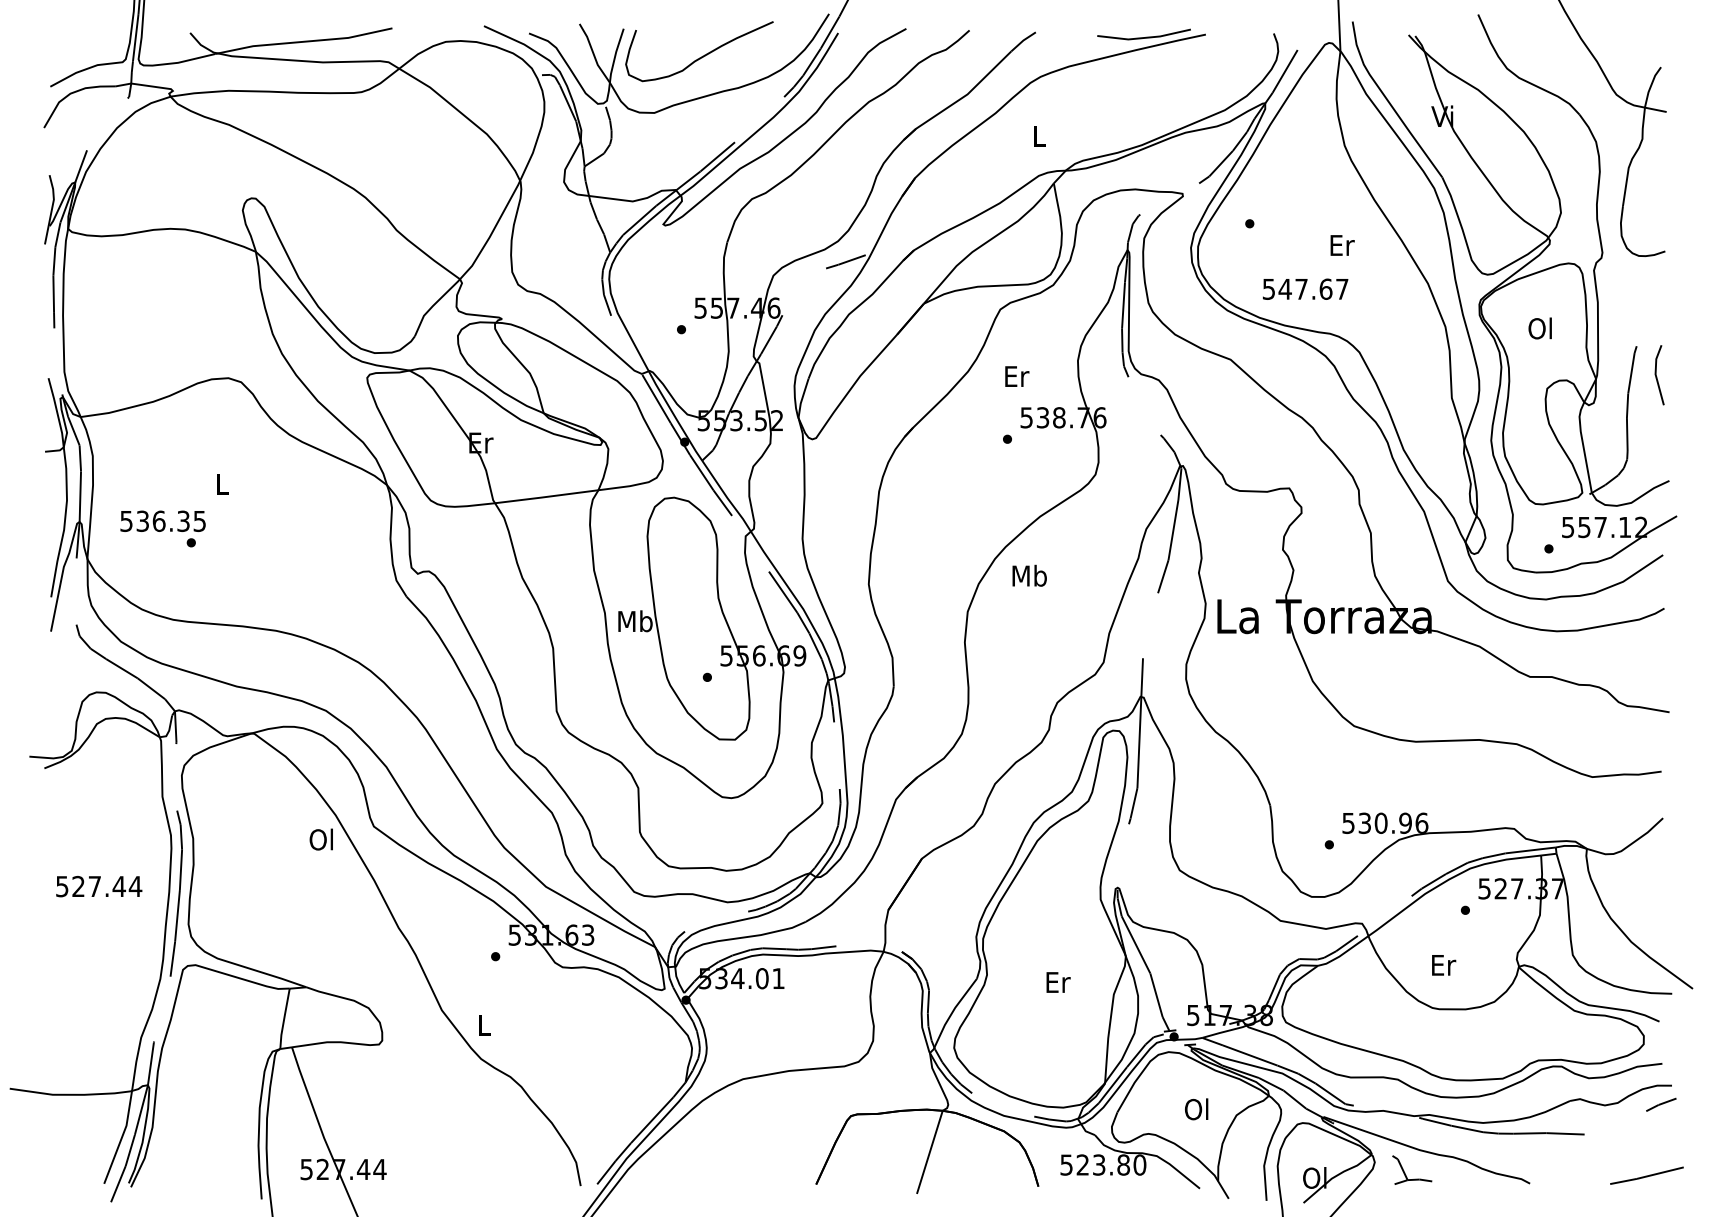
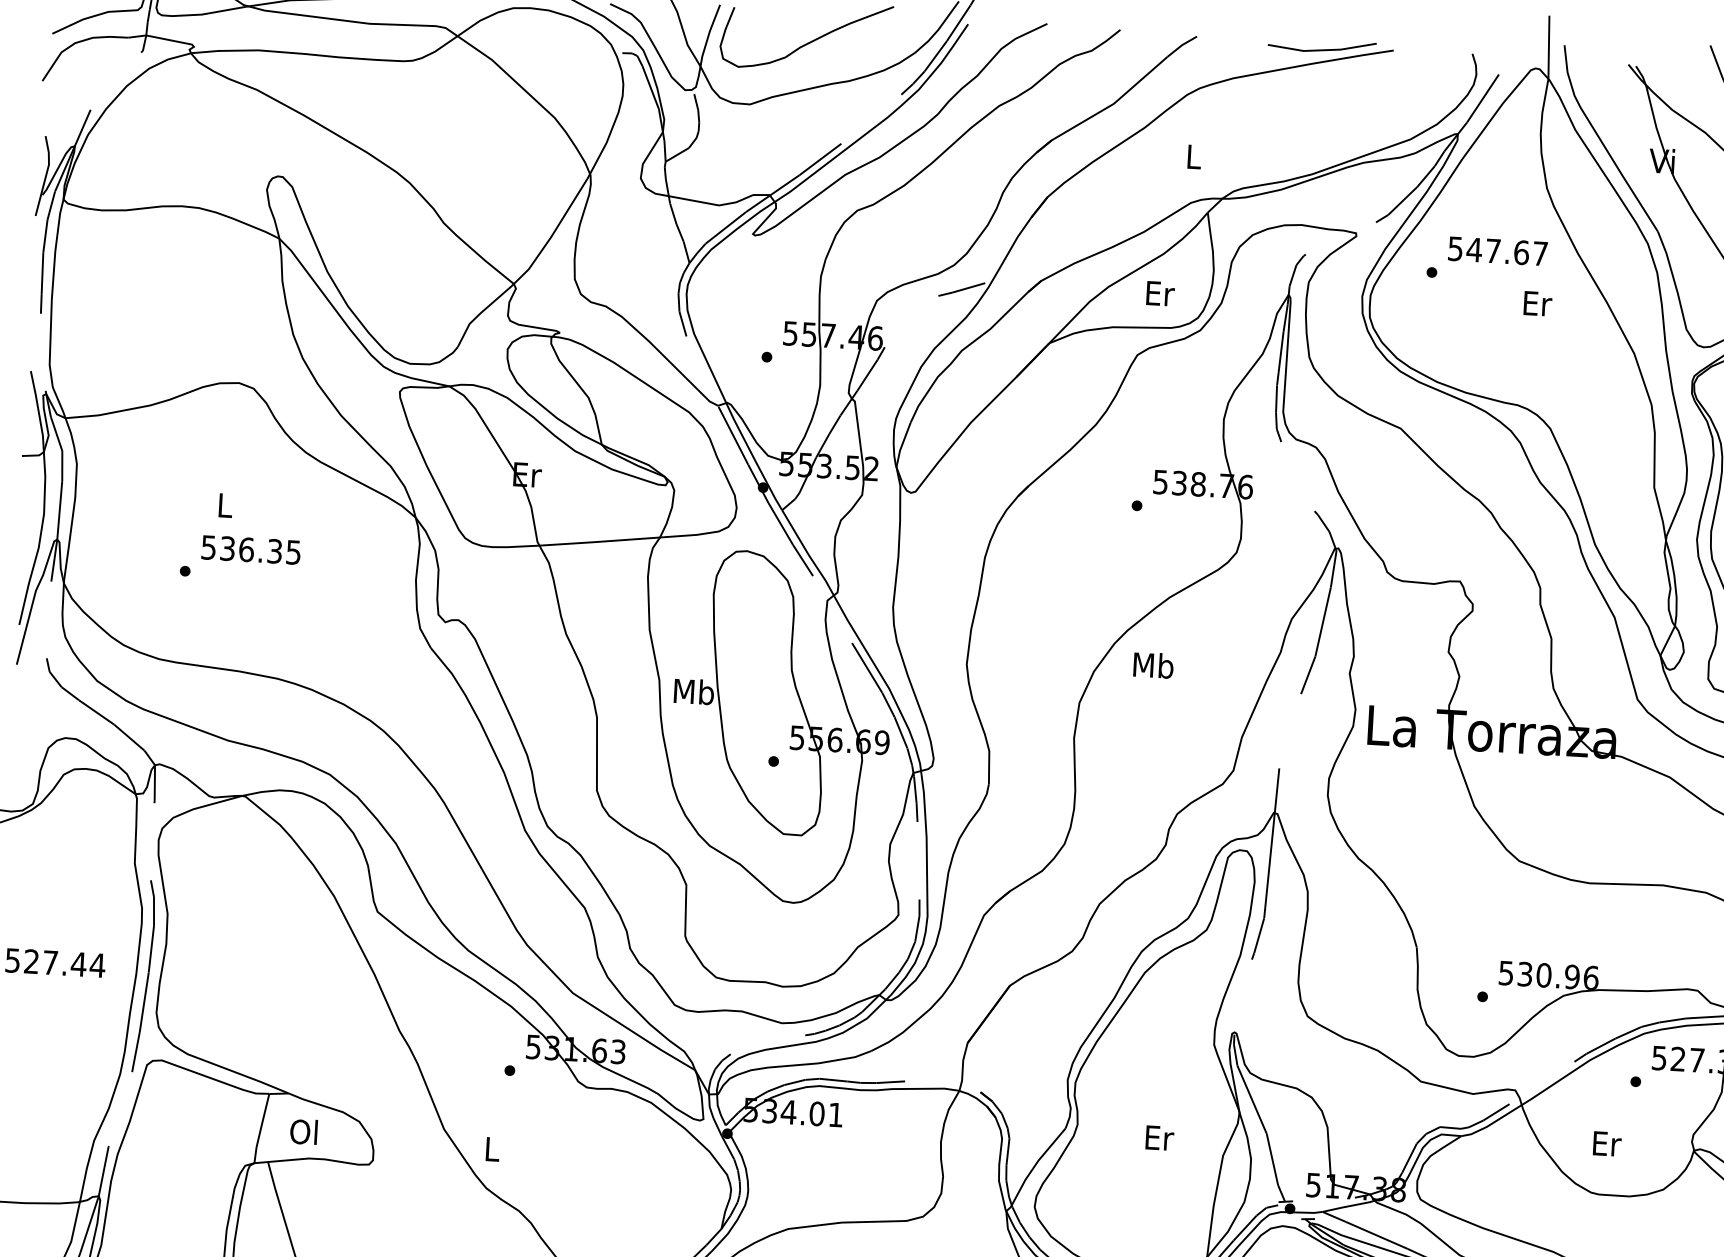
text: (1305, 288) -> (1497, 250), moved
text: (1017, 376) -> (1160, 293), moved
text: (162, 520) -> (250, 549), moved
text: (320, 839) -> (302, 1131), moved

